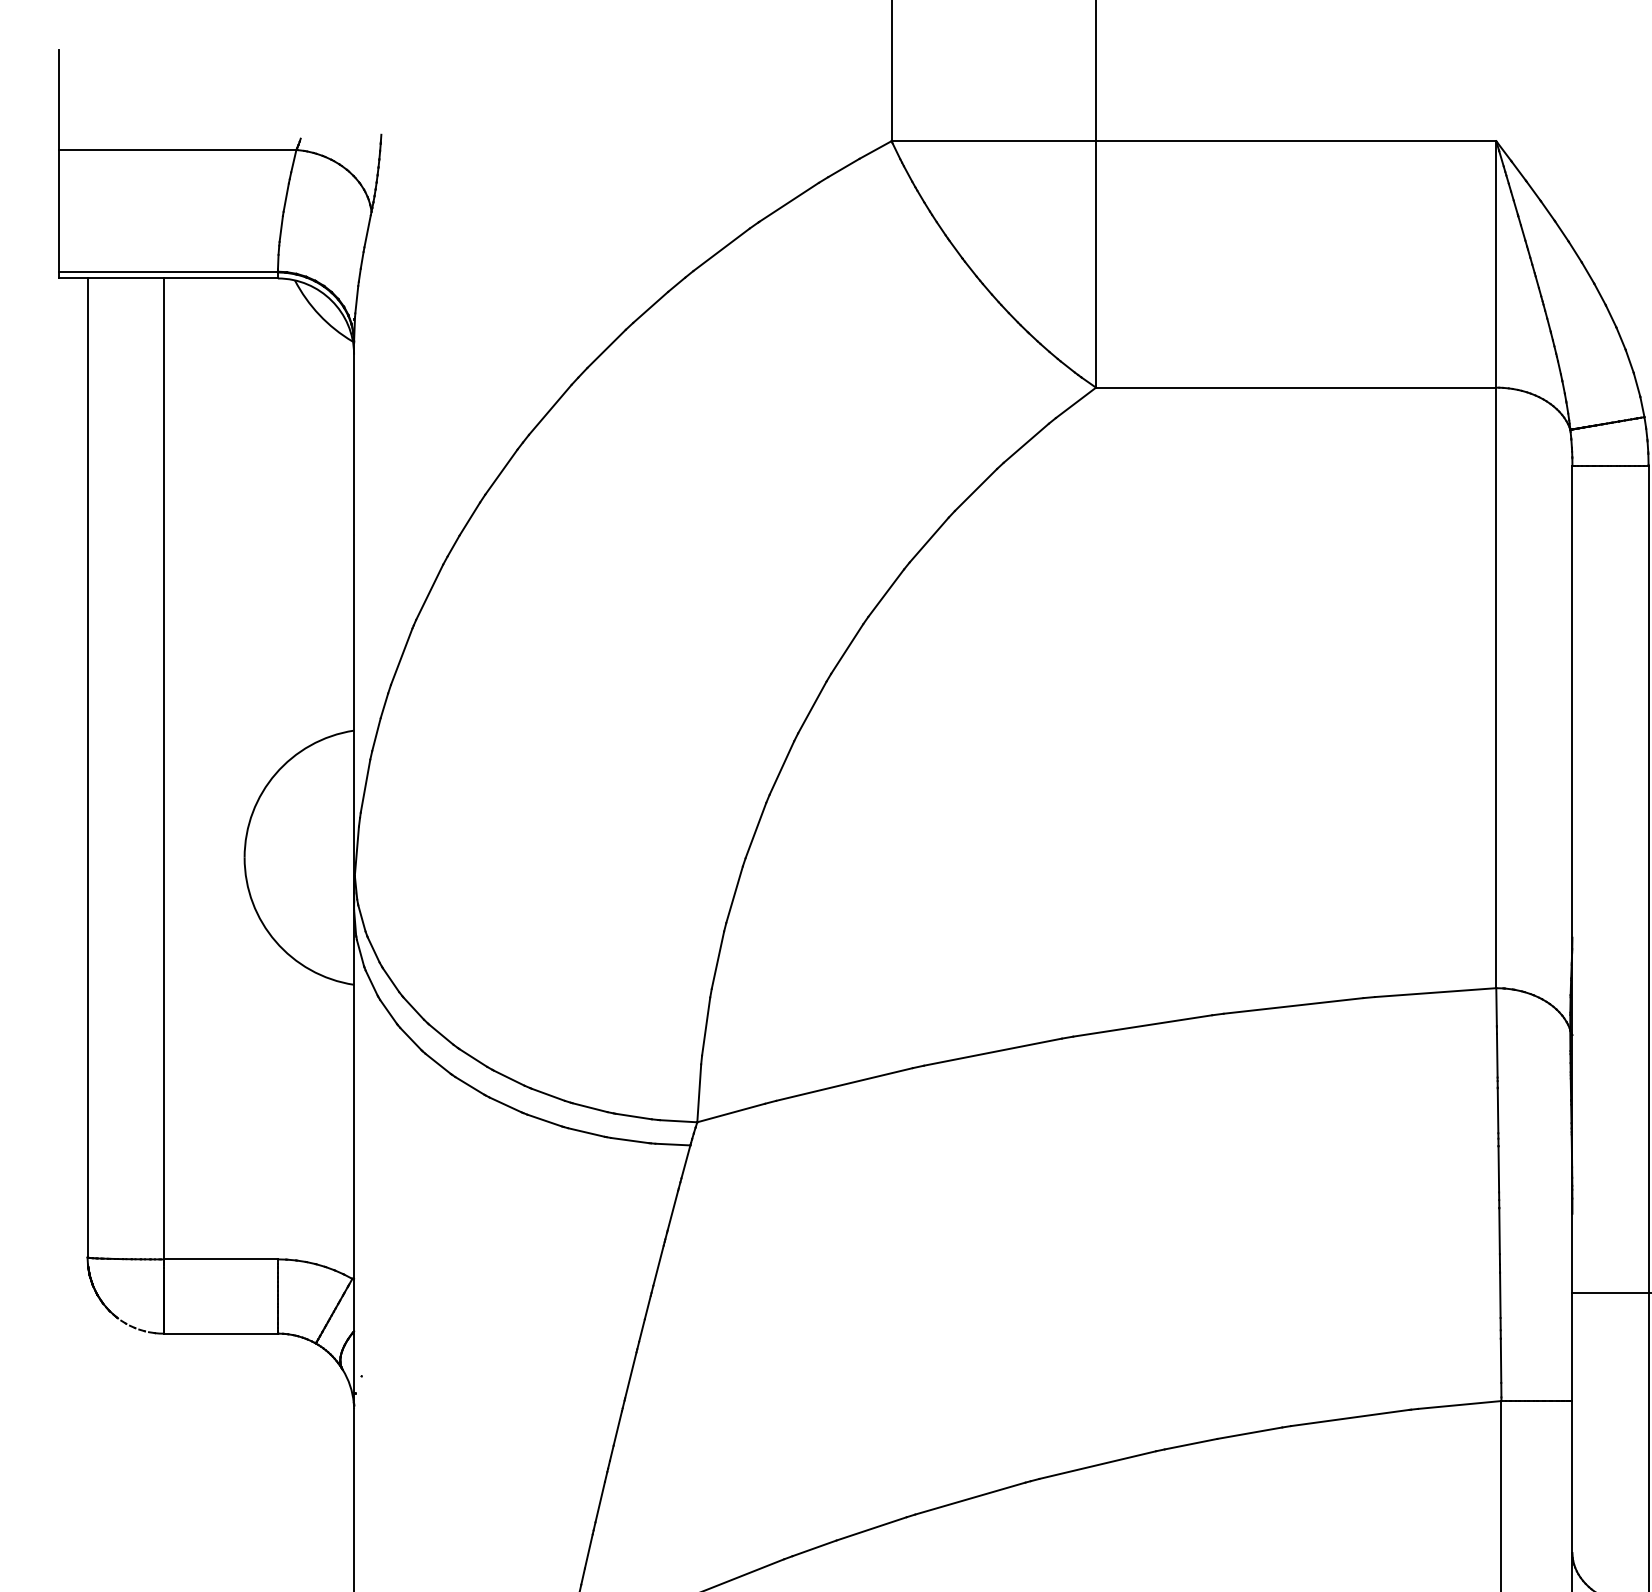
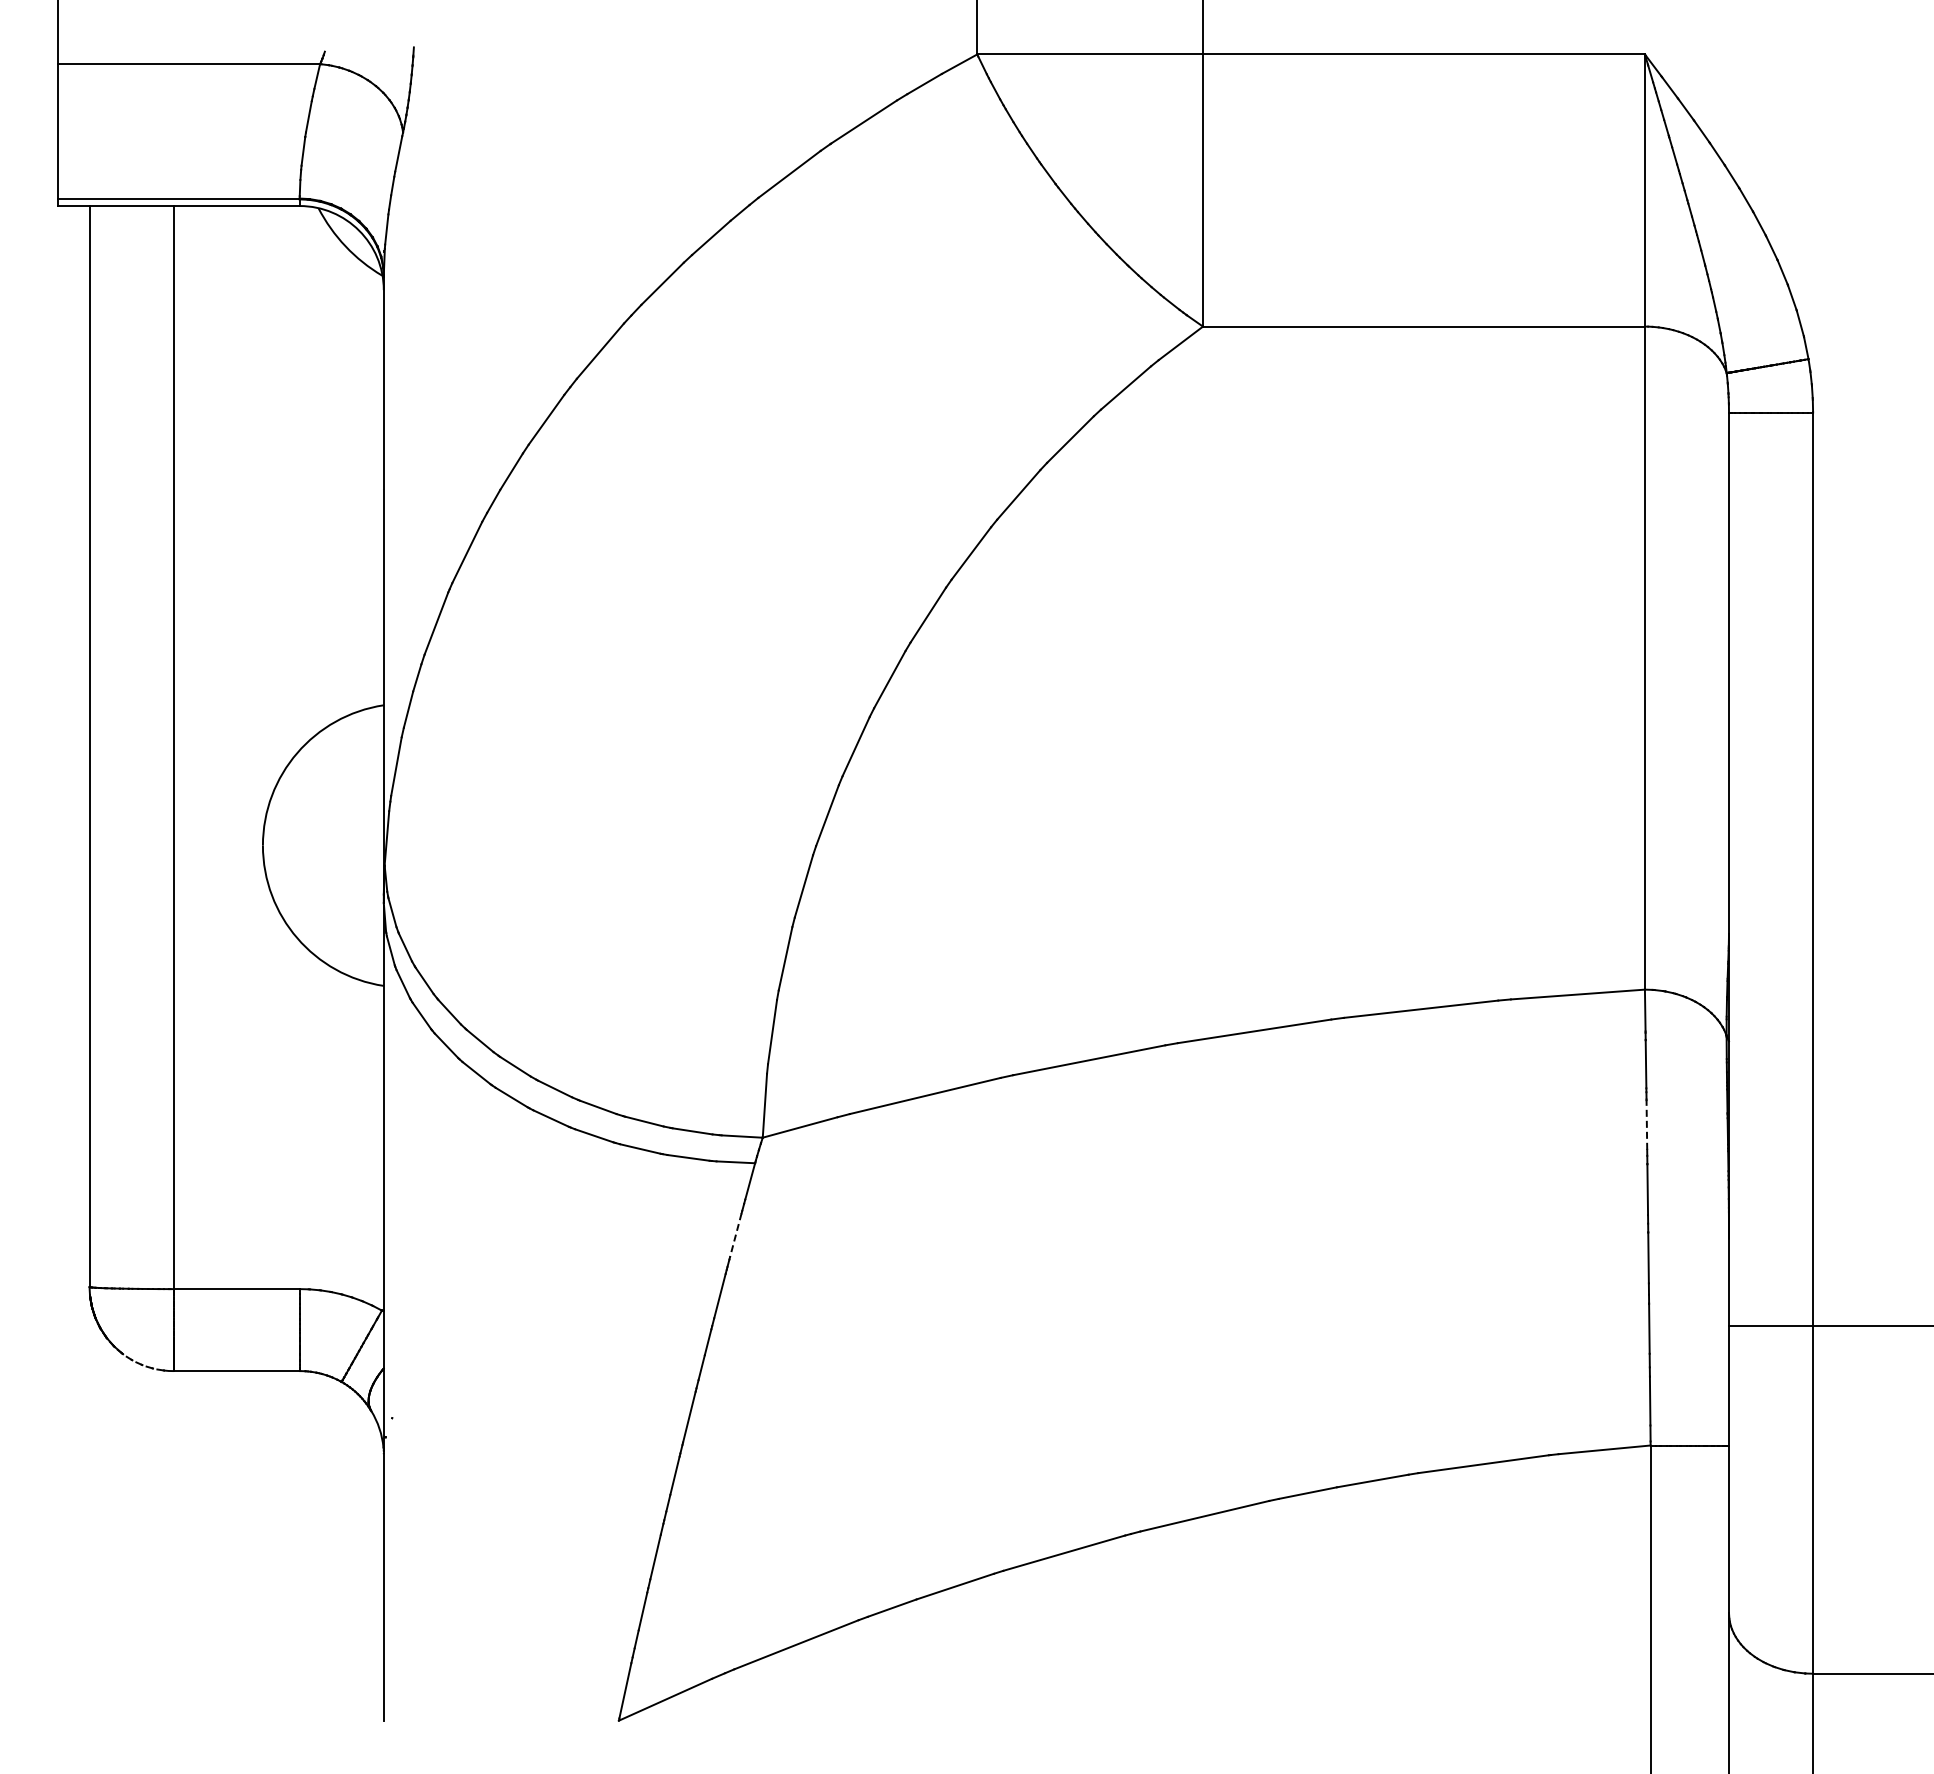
line: (1497, 1111) -> (1646, 1125), solid -> dashed
line: (672, 1210) -> (735, 1235), solid -> dashed

